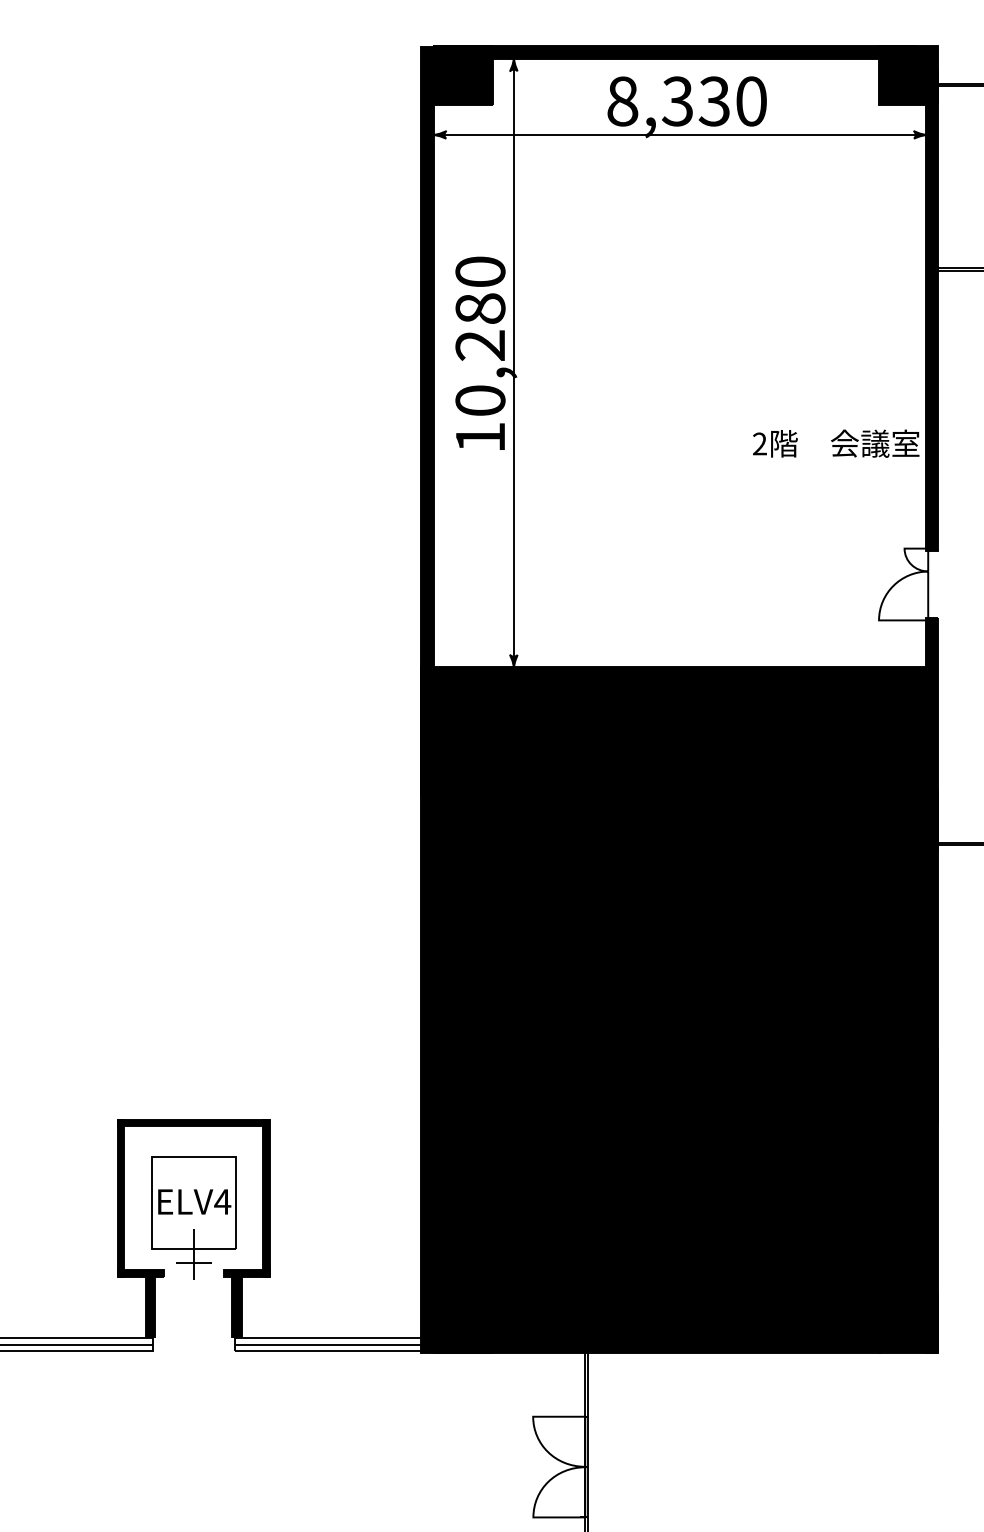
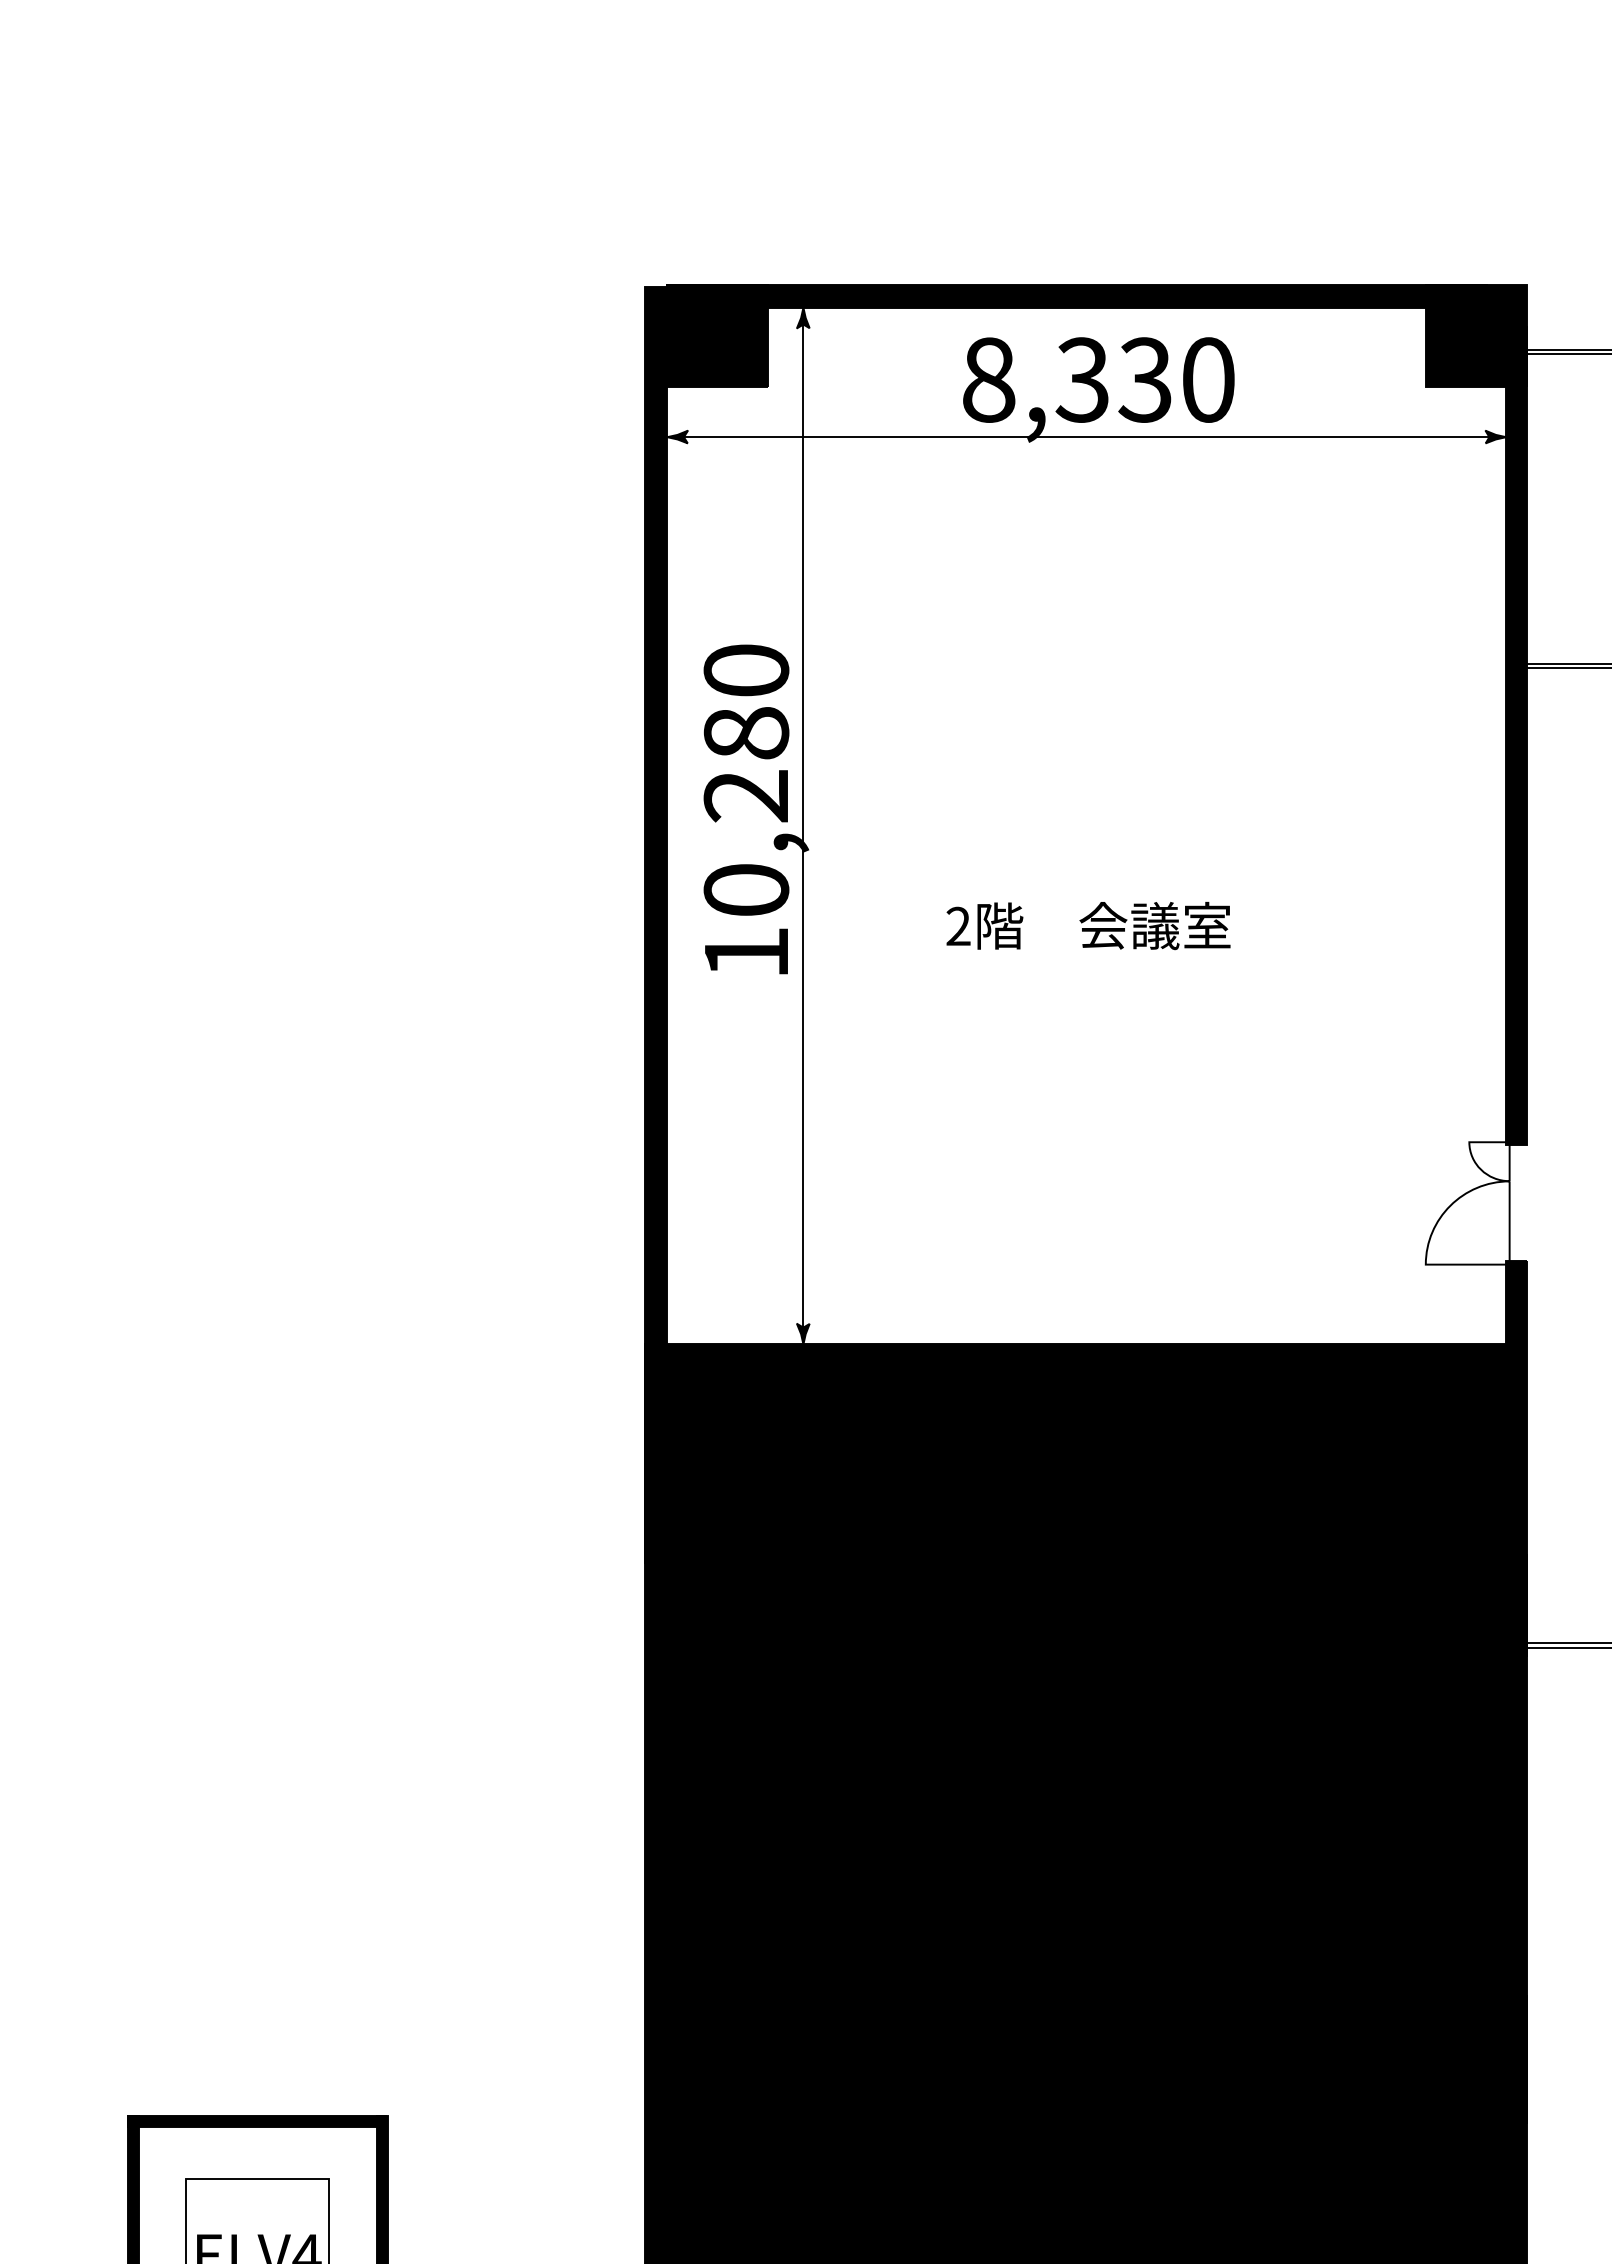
text: (836, 443) -> (1089, 925), moved

